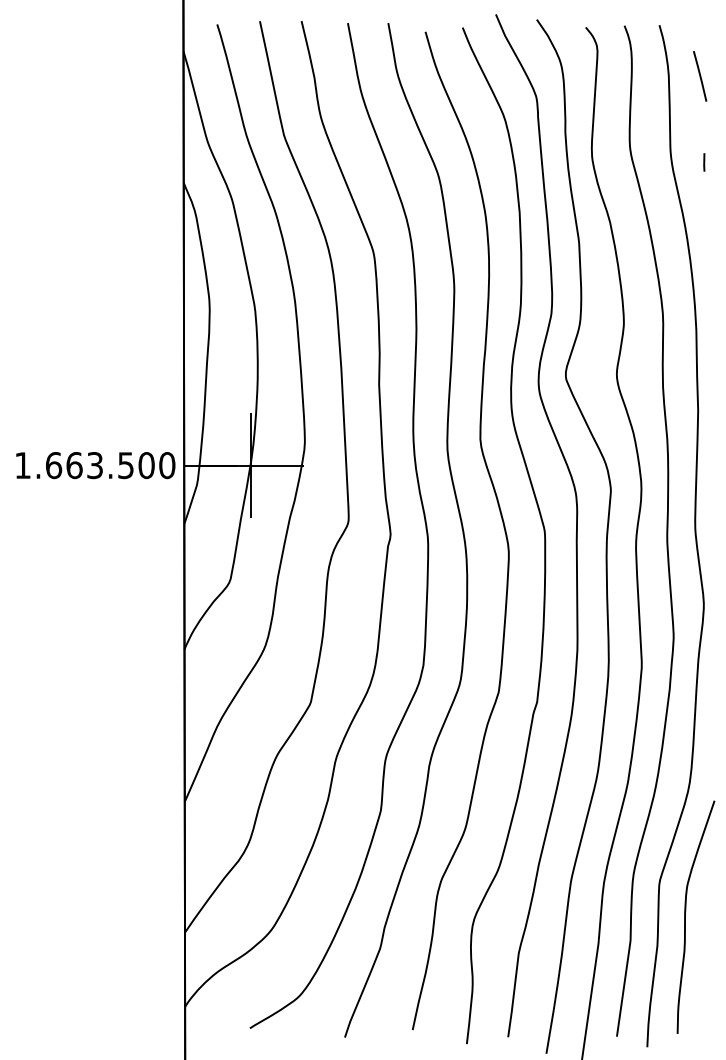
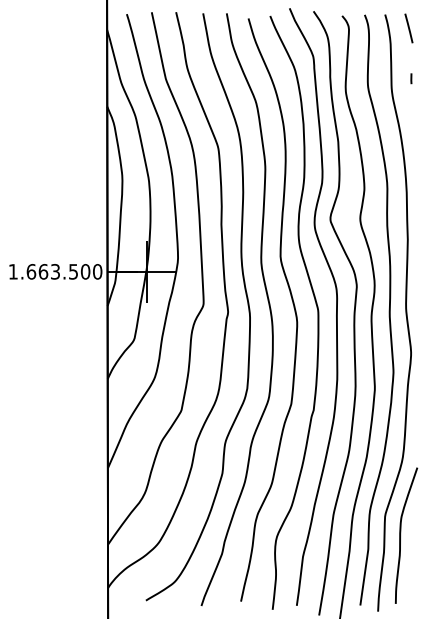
line: (699, 76) -> (408, 28), moved
line: (704, 161) -> (411, 78), moved

